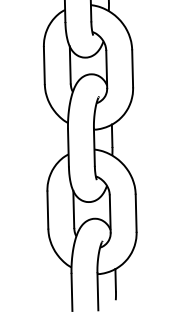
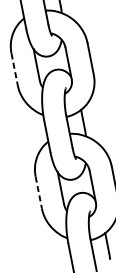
line: (44, 65) -> (14, 69), solid -> dashed
line: (47, 210) -> (38, 192), solid -> dashed

